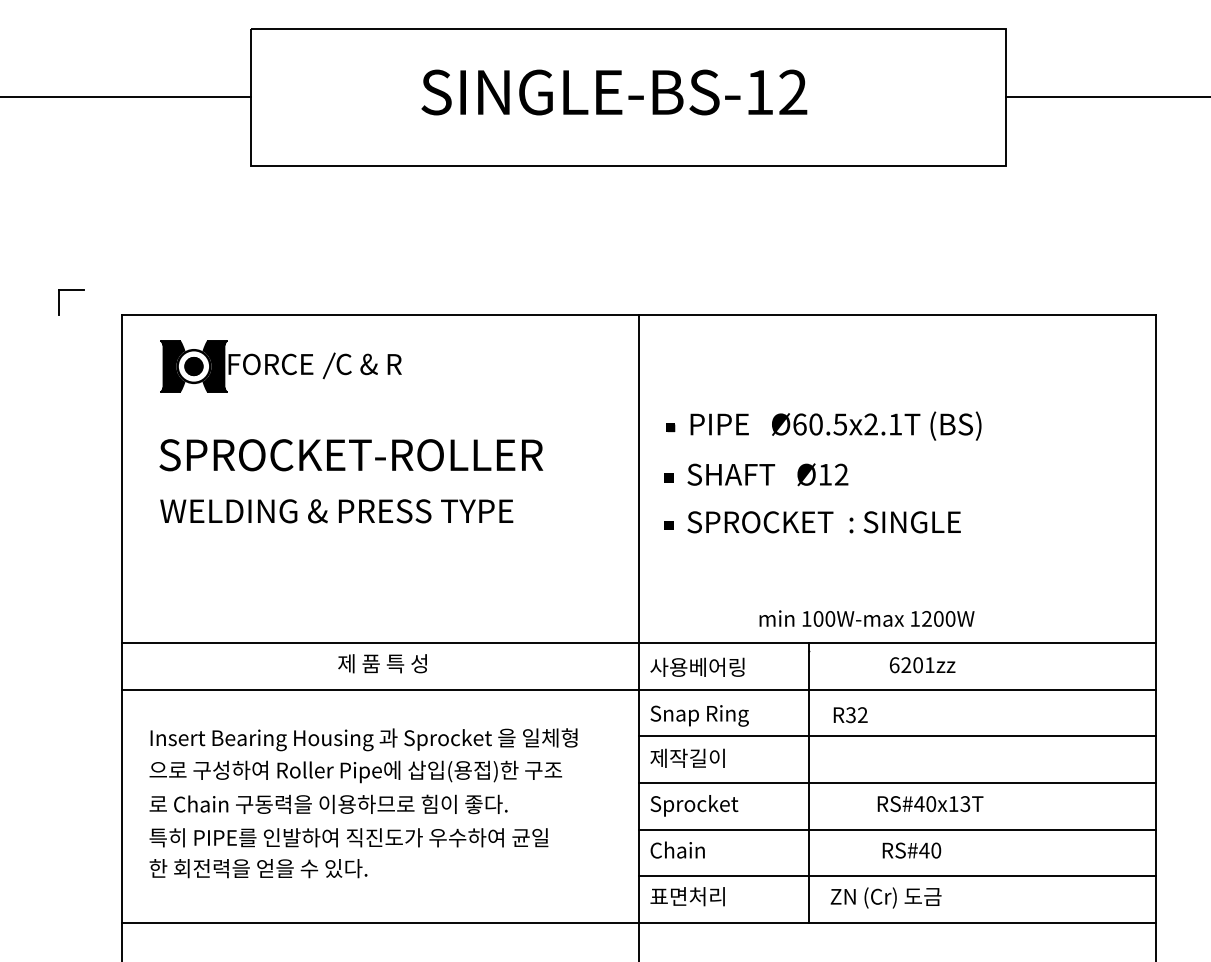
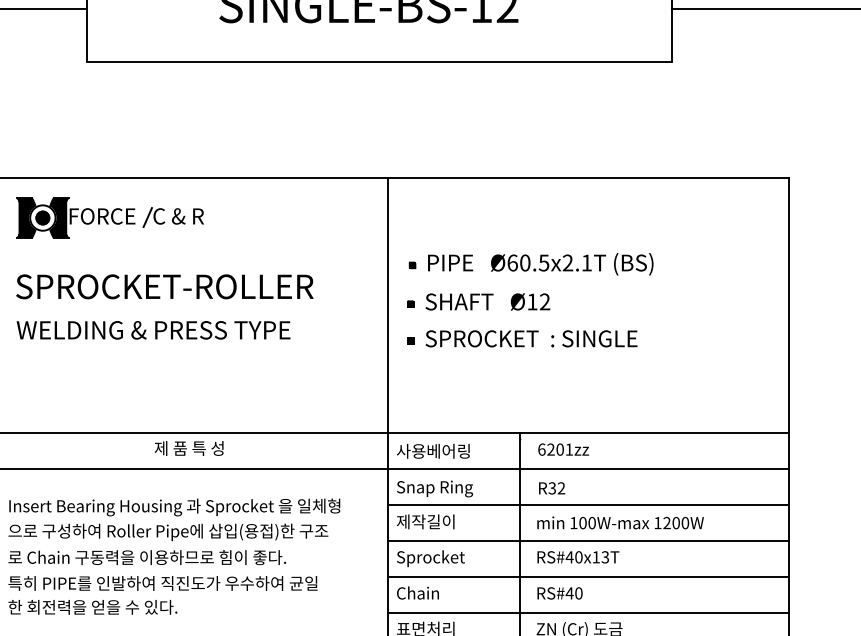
text: (866, 618) -> (620, 522), moved
text: (922, 665) -> (563, 449), moved
text: (930, 804) -> (578, 557), moved
text: (911, 850) -> (559, 593), moved

